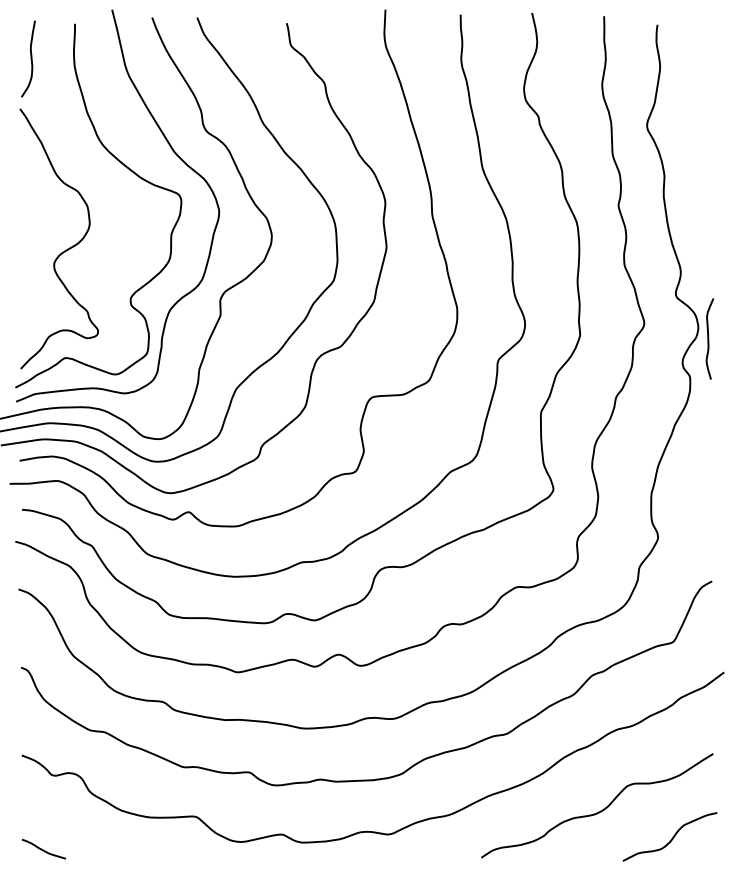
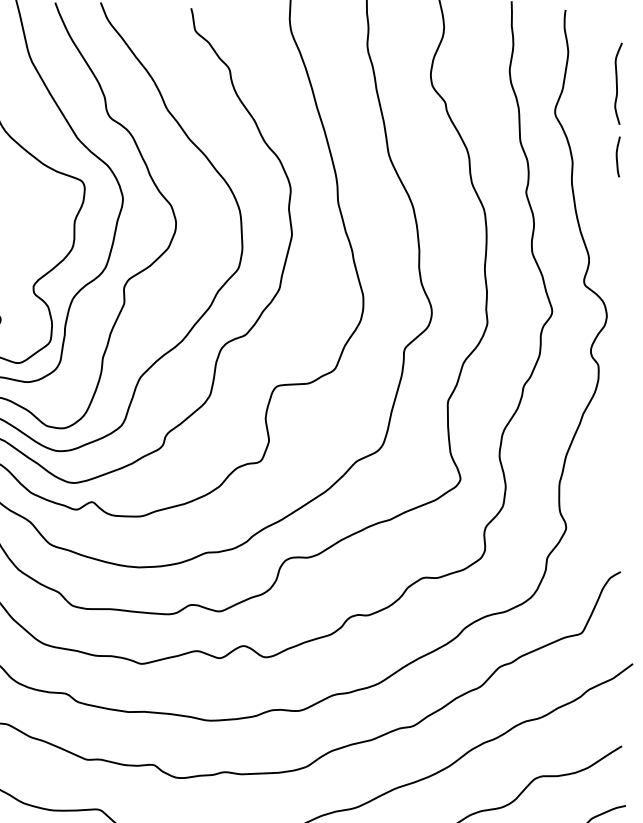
curve: (708, 170) -> (617, 157), added
curve: (709, 338) -> (618, 83), moved

